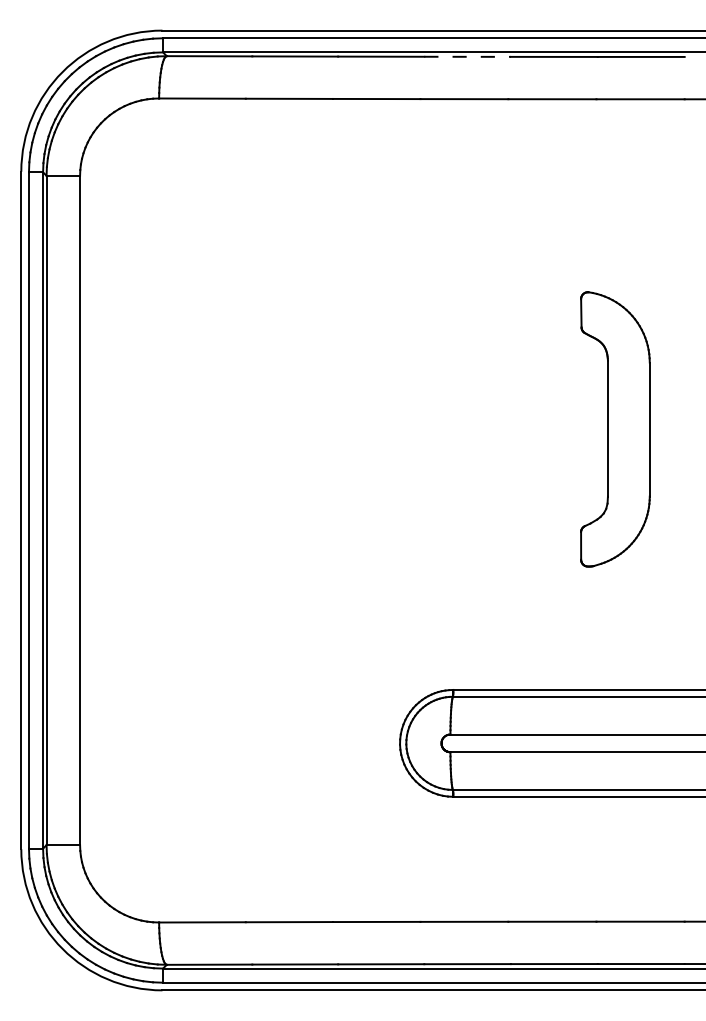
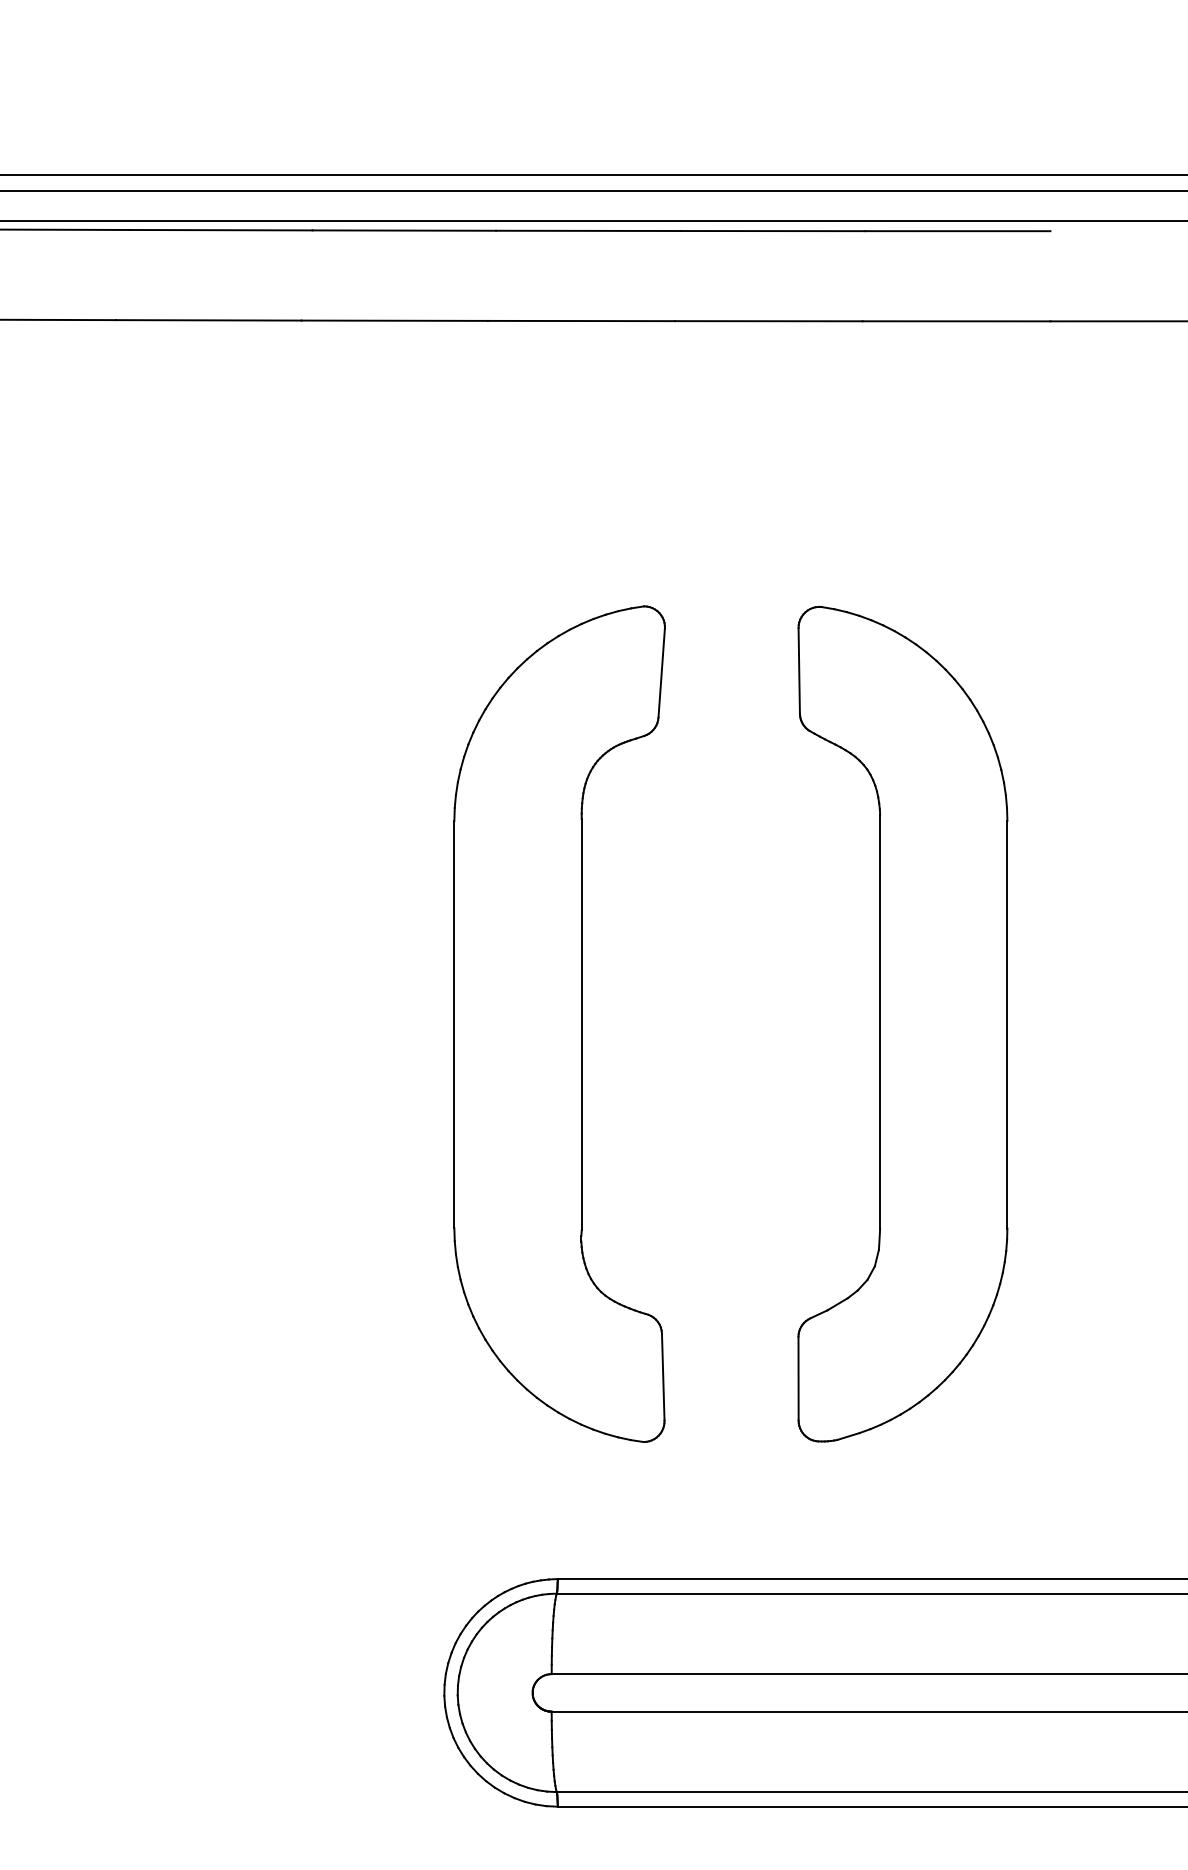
line: (468, 56) -> (590, 230), dashed -> solid
part: (453, 429) -> (558, 1024), added
part: (615, 429) -> (903, 1024), size x1.43

